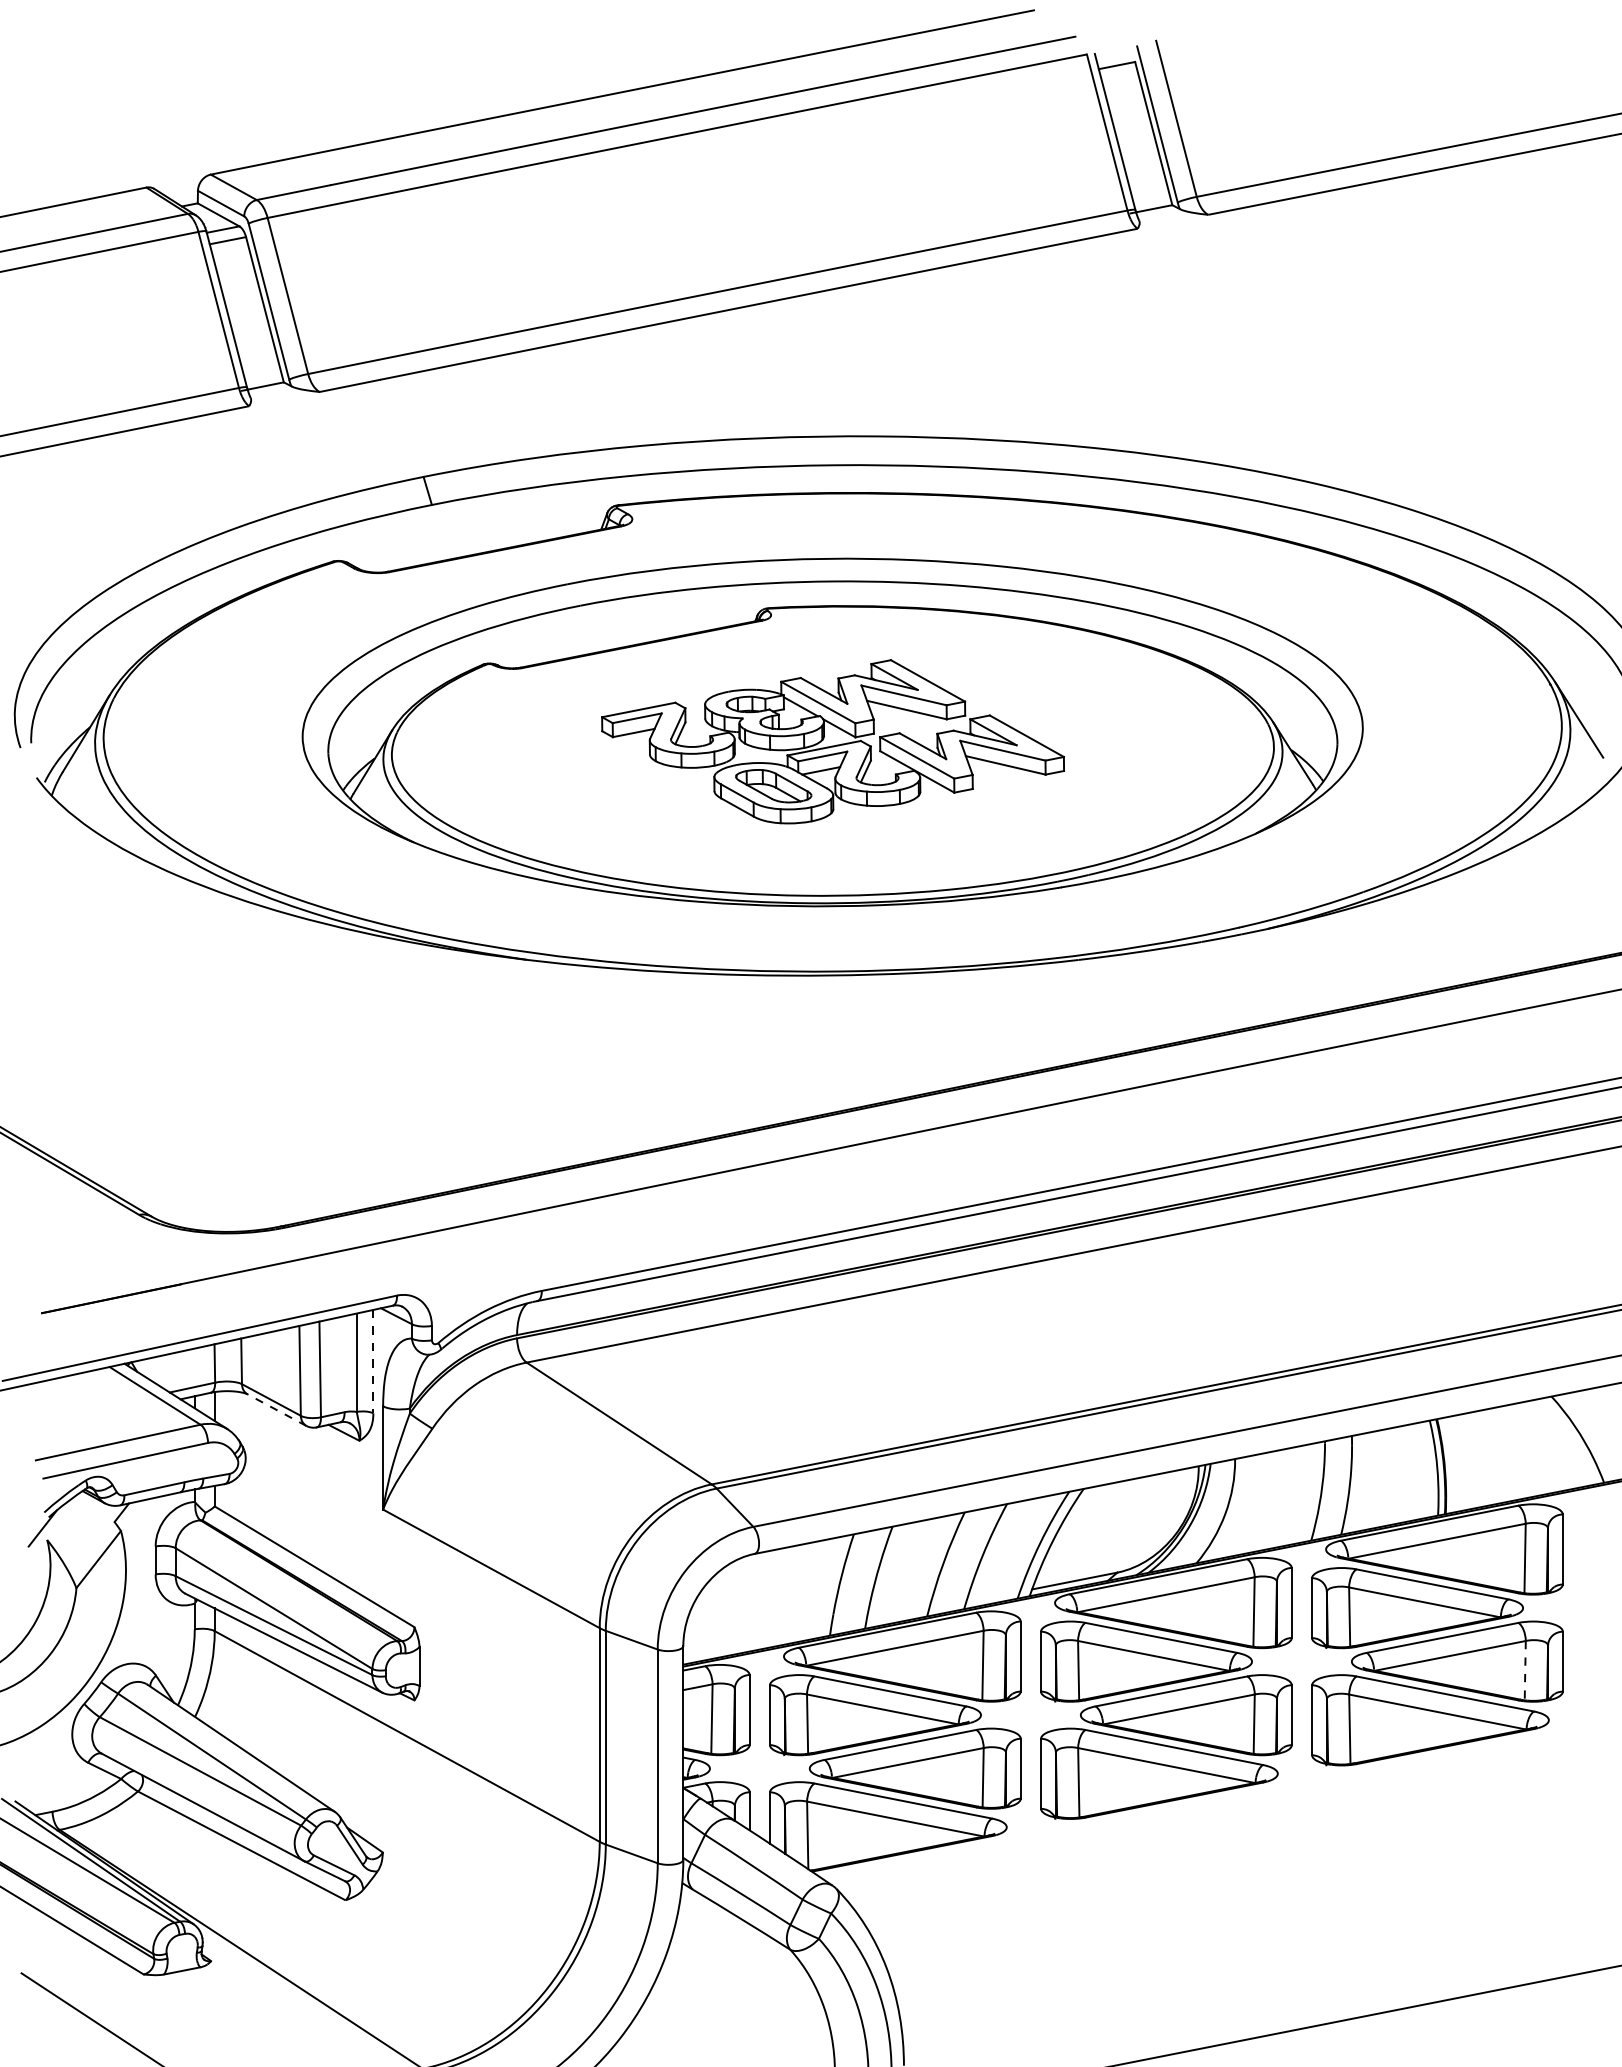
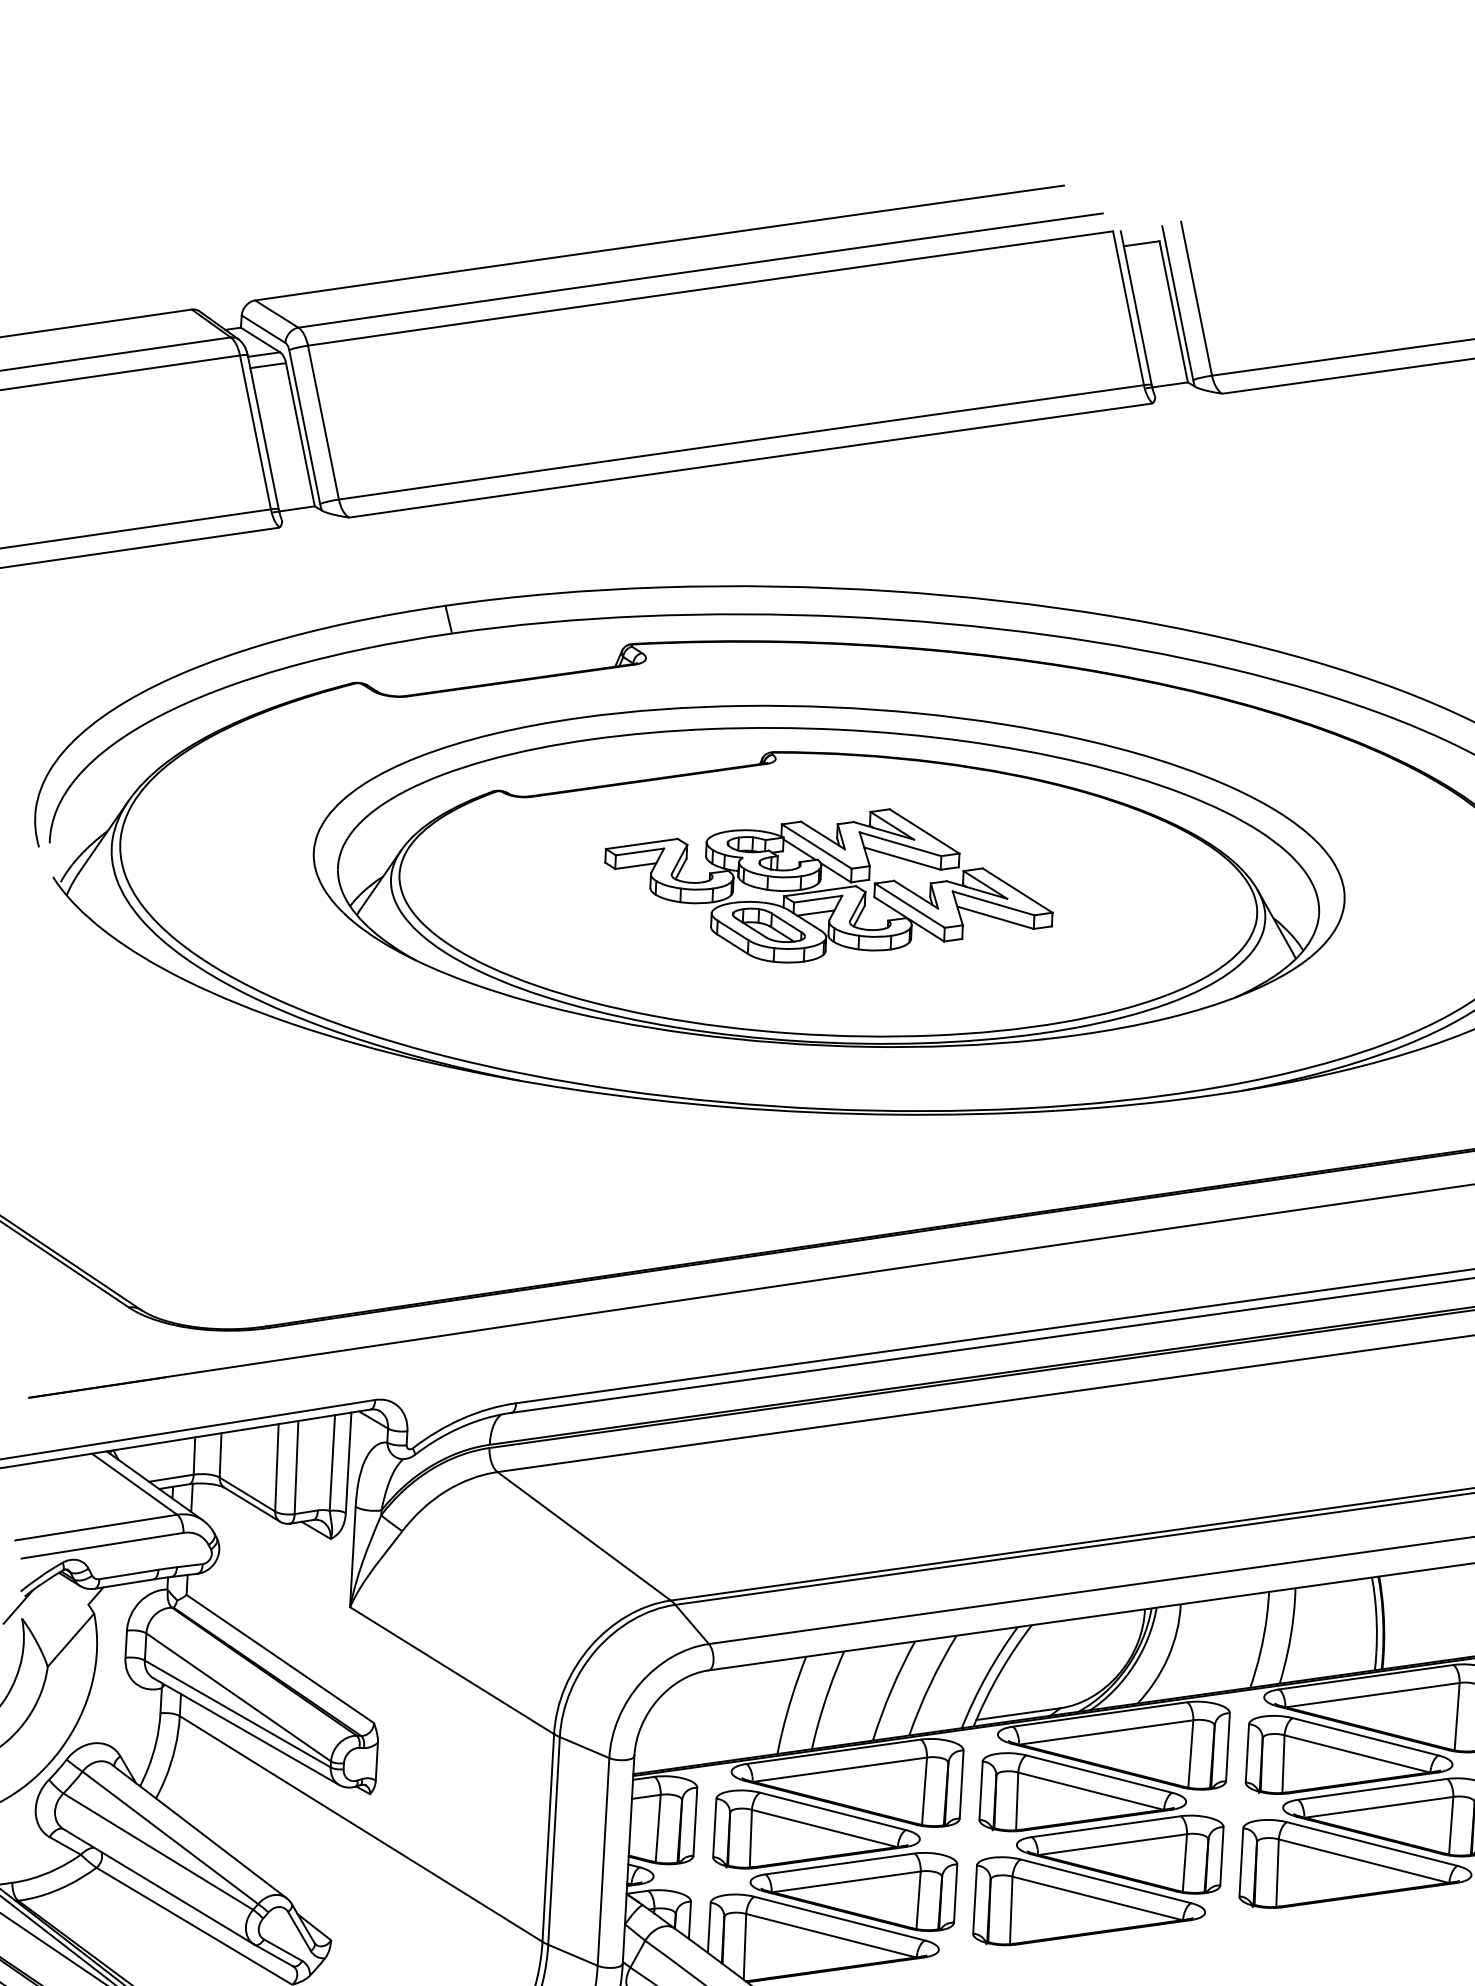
line: (373, 1361) -> (348, 1462), dashed -> solid
line: (276, 1409) -> (251, 1504), dashed -> solid
line: (1525, 1670) -> (1451, 1825), dashed -> solid

